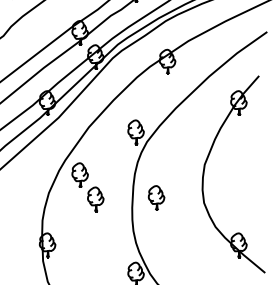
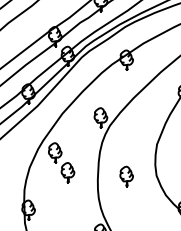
part: (156, 197) -> (126, 176), moved

